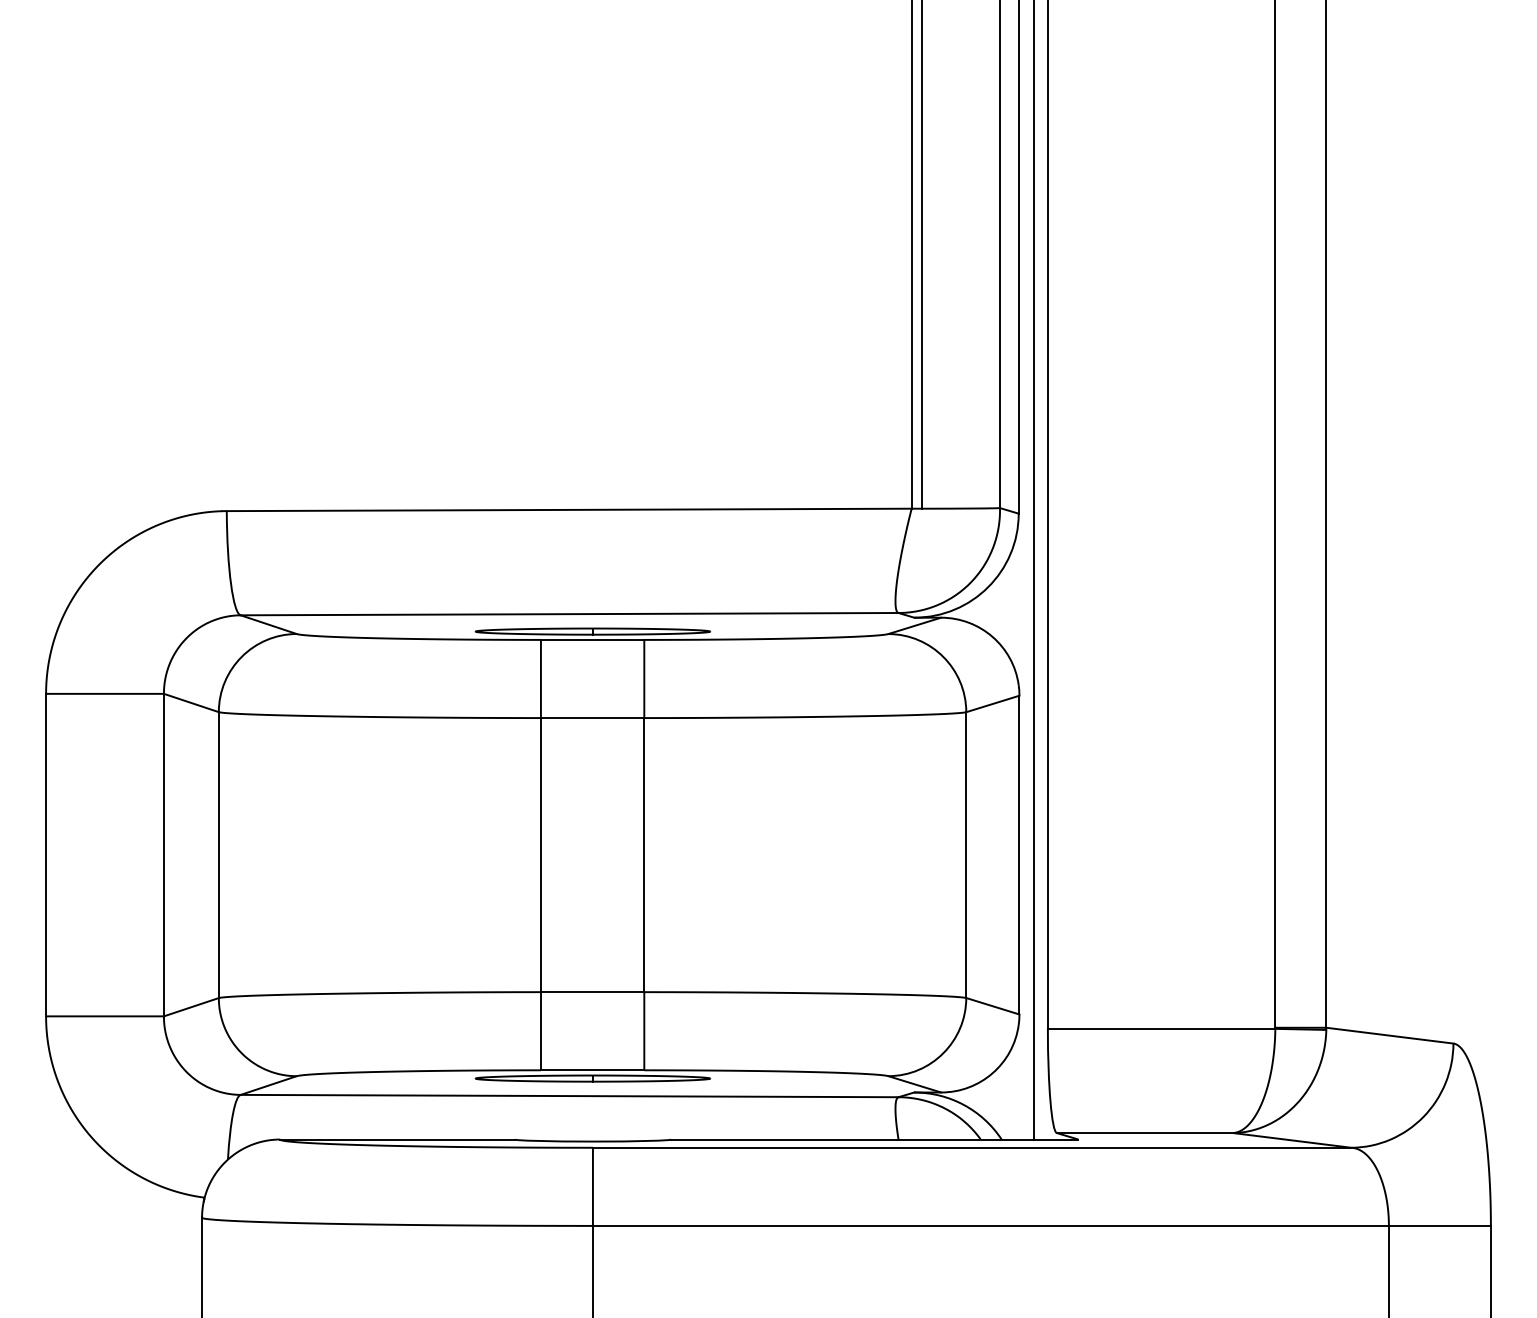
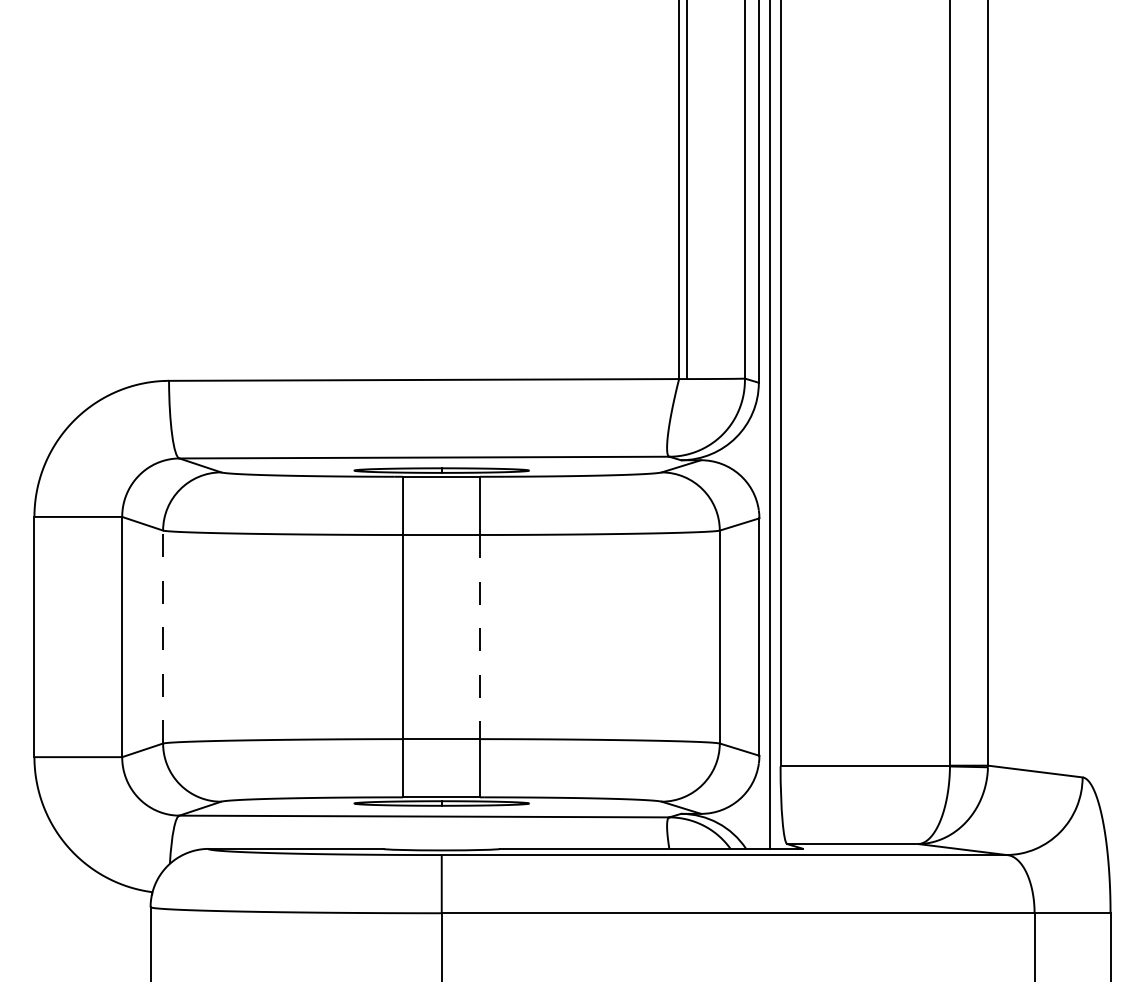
line: (218, 855) -> (162, 637), solid -> dashed
line: (644, 855) -> (480, 637), solid -> dashed

